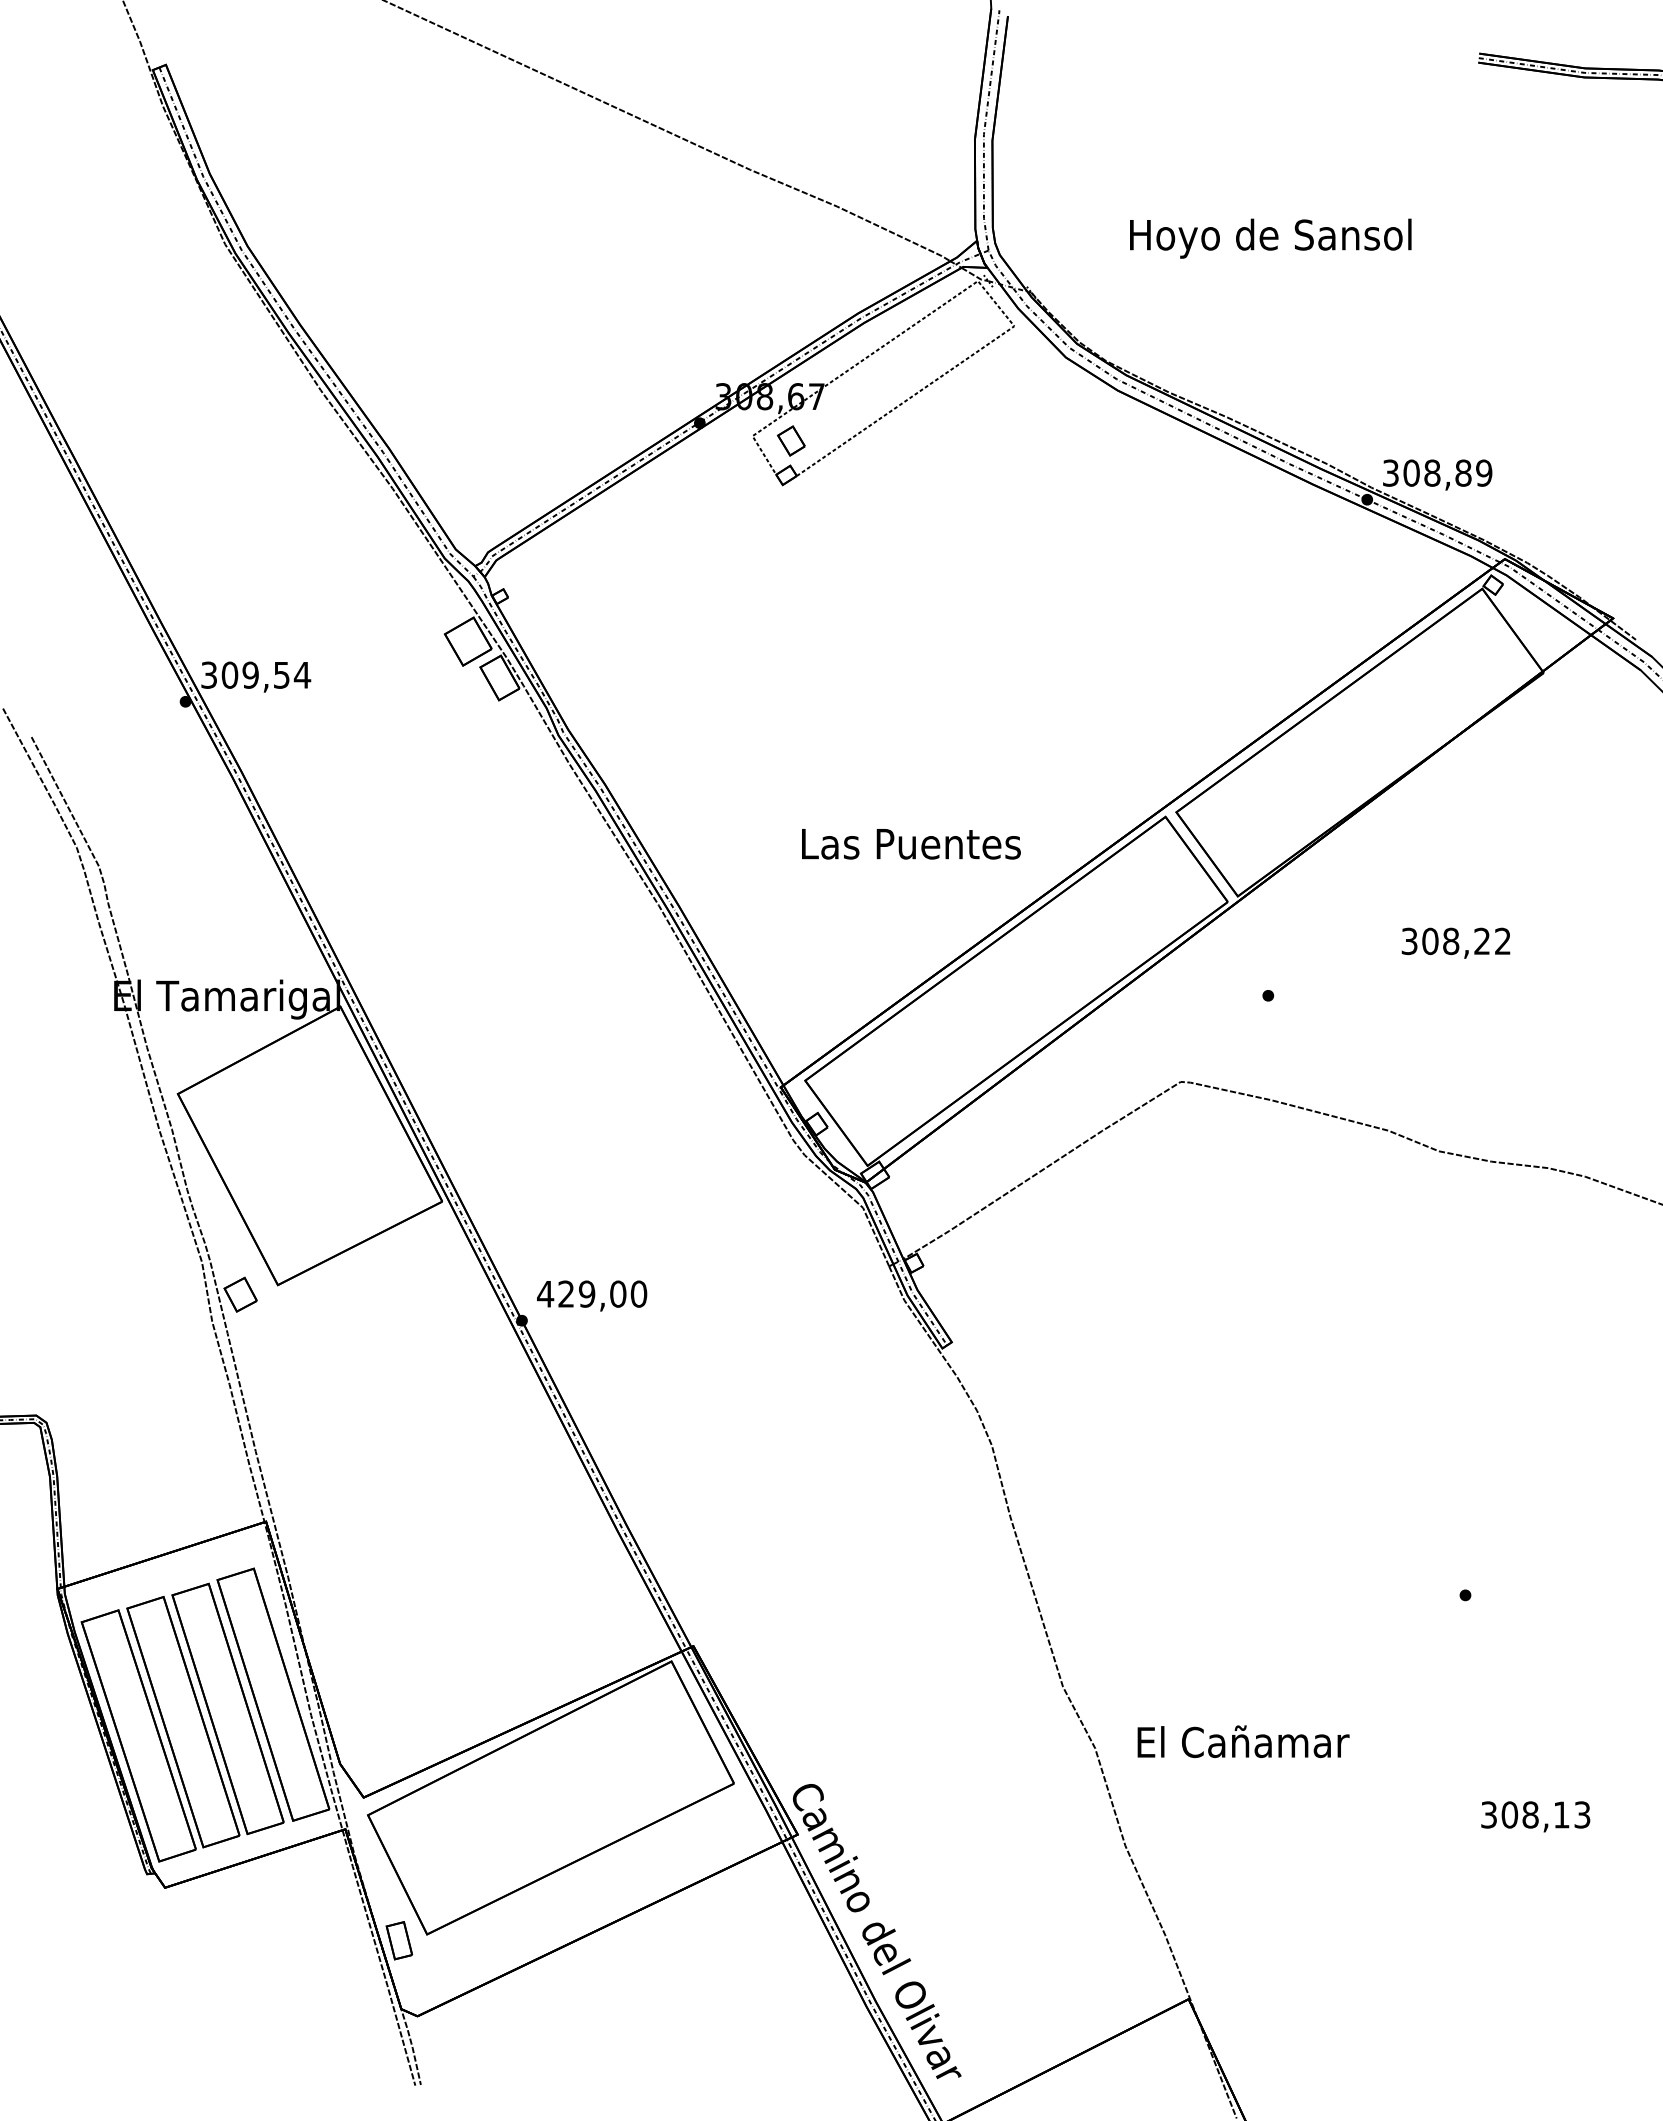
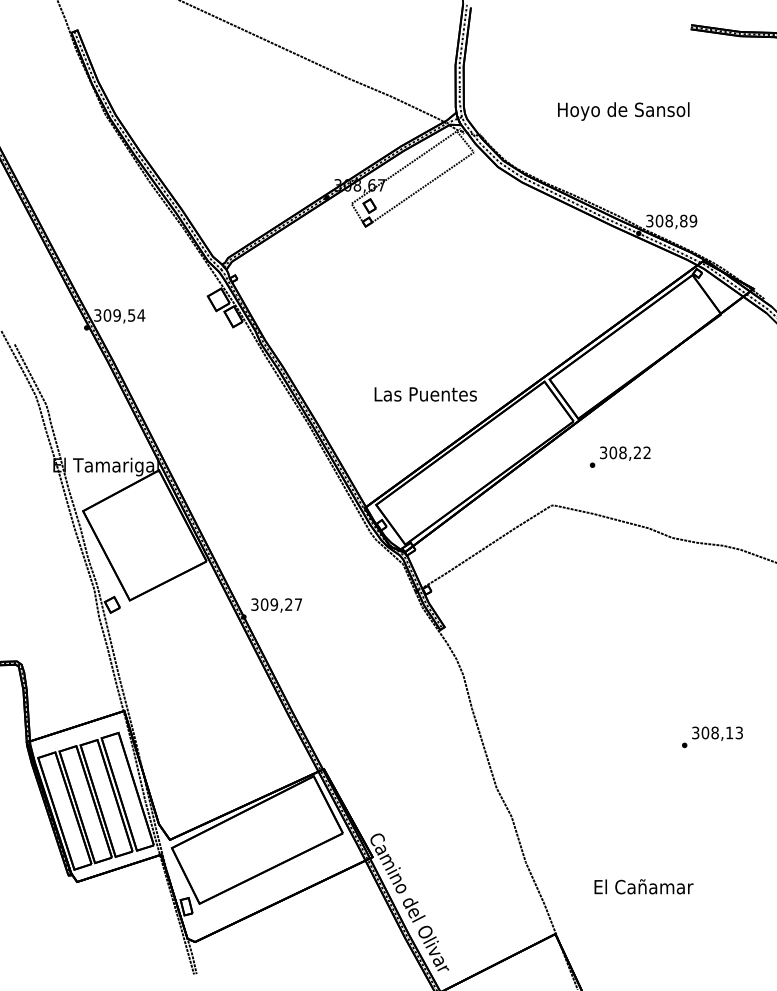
text: (1270, 238) -> (623, 111), moved
text: (1456, 942) -> (625, 453), moved
text: (591, 1293) -> (276, 604), 429,00 -> 309,27
text: (1242, 1741) -> (643, 886), moved
text: (1535, 1816) -> (717, 733), moved

